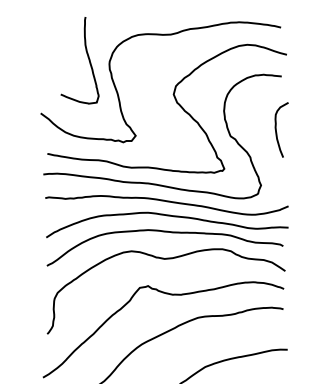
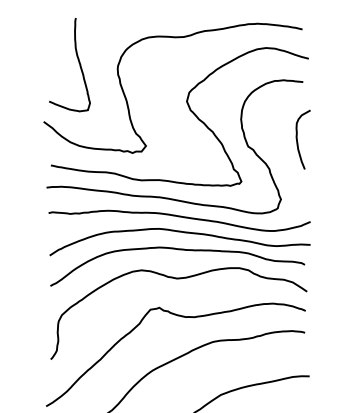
curve: (87, 57) -> (77, 61), moved

